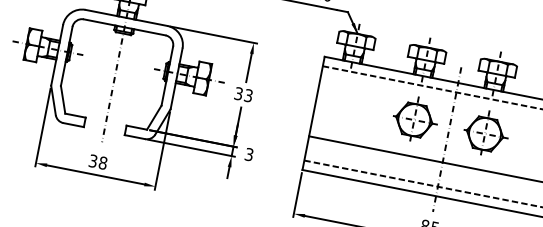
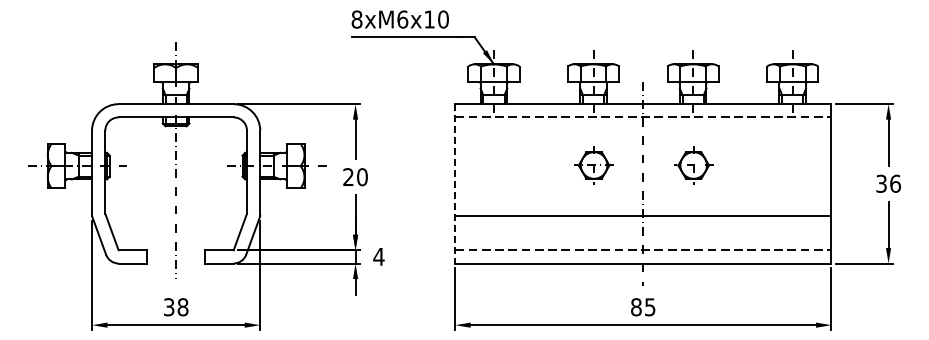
text: (243, 95) -> (355, 177), 33 -> 20
line: (313, 113) -> (455, 183), solid -> dashed
part: (415, 119) -> (594, 164), size x0.6
part: (486, 133) -> (694, 164), size x0.6
text: (248, 154) -> (378, 256), 3 -> 4

